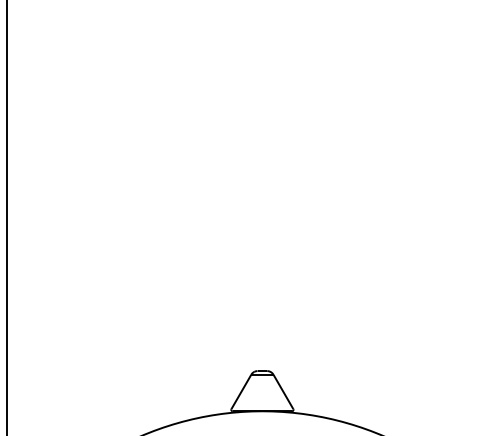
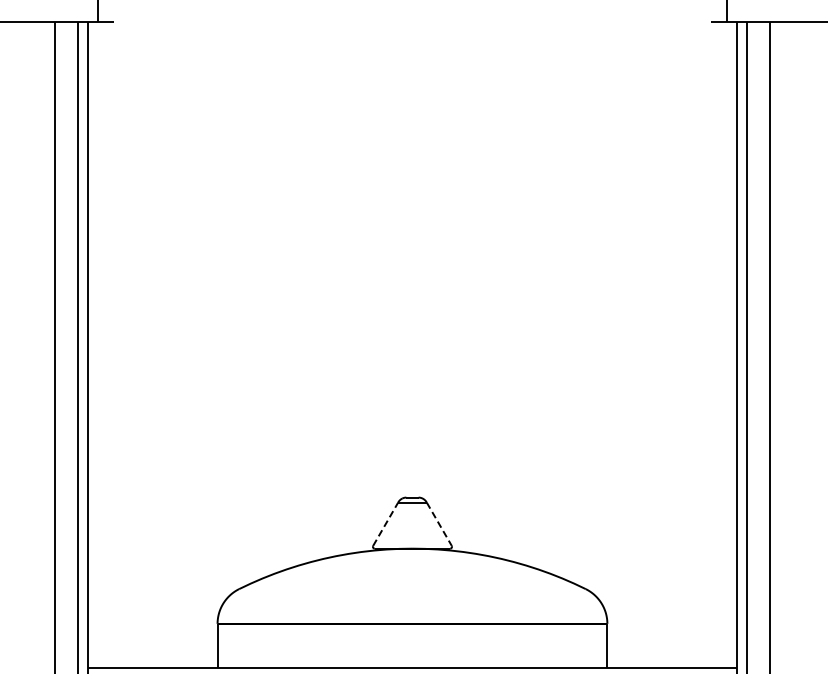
line: (241, 392) -> (385, 524), solid -> dashed
line: (283, 392) -> (439, 524), solid -> dashed

